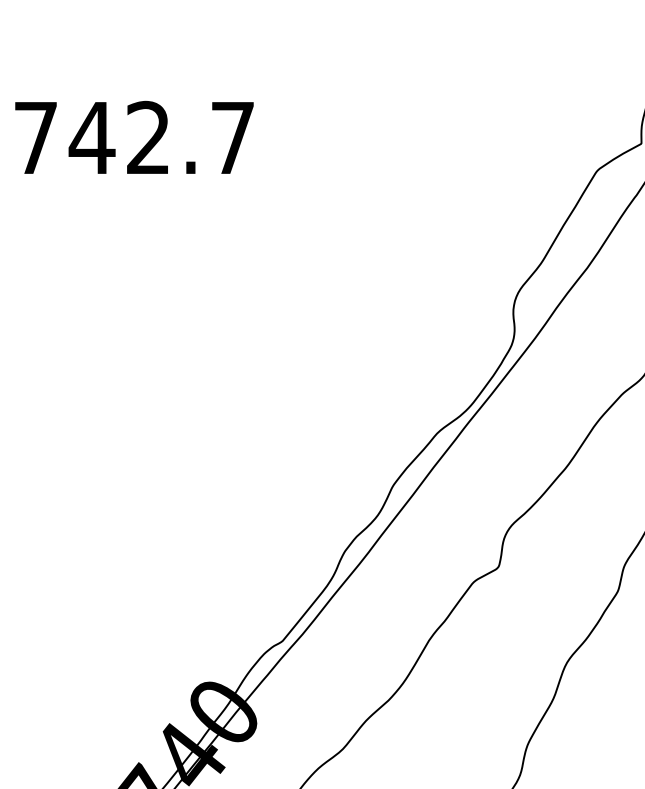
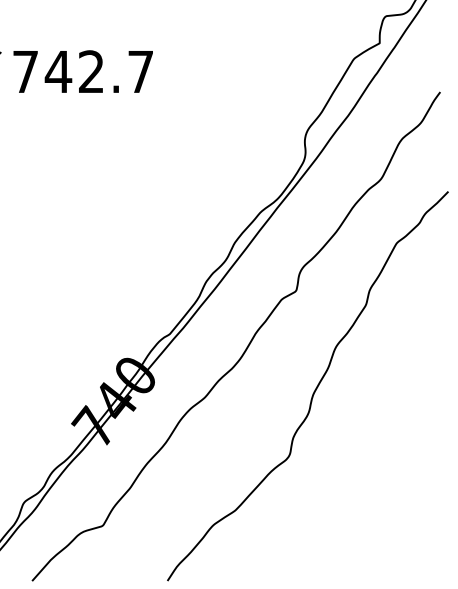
text: (133, 137) -> (82, 71), moved

